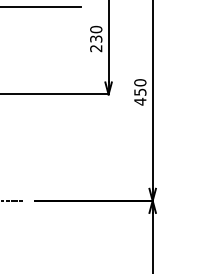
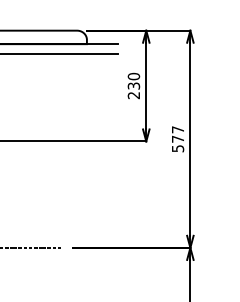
text: (139, 92) -> (177, 139), 450 -> 577

